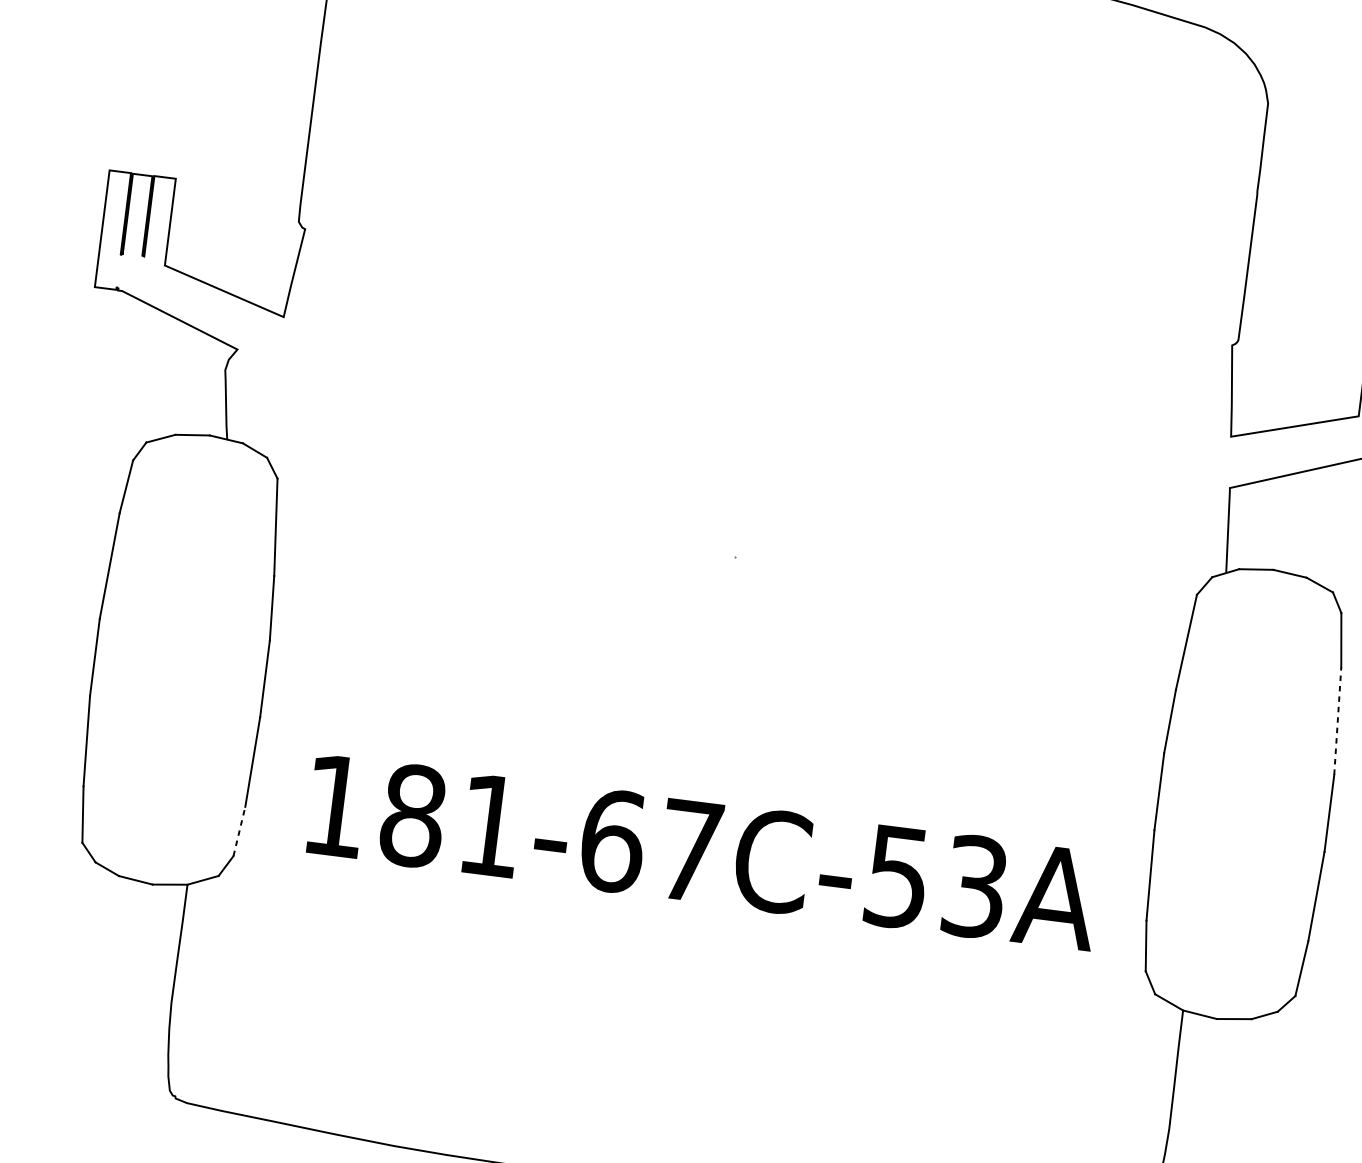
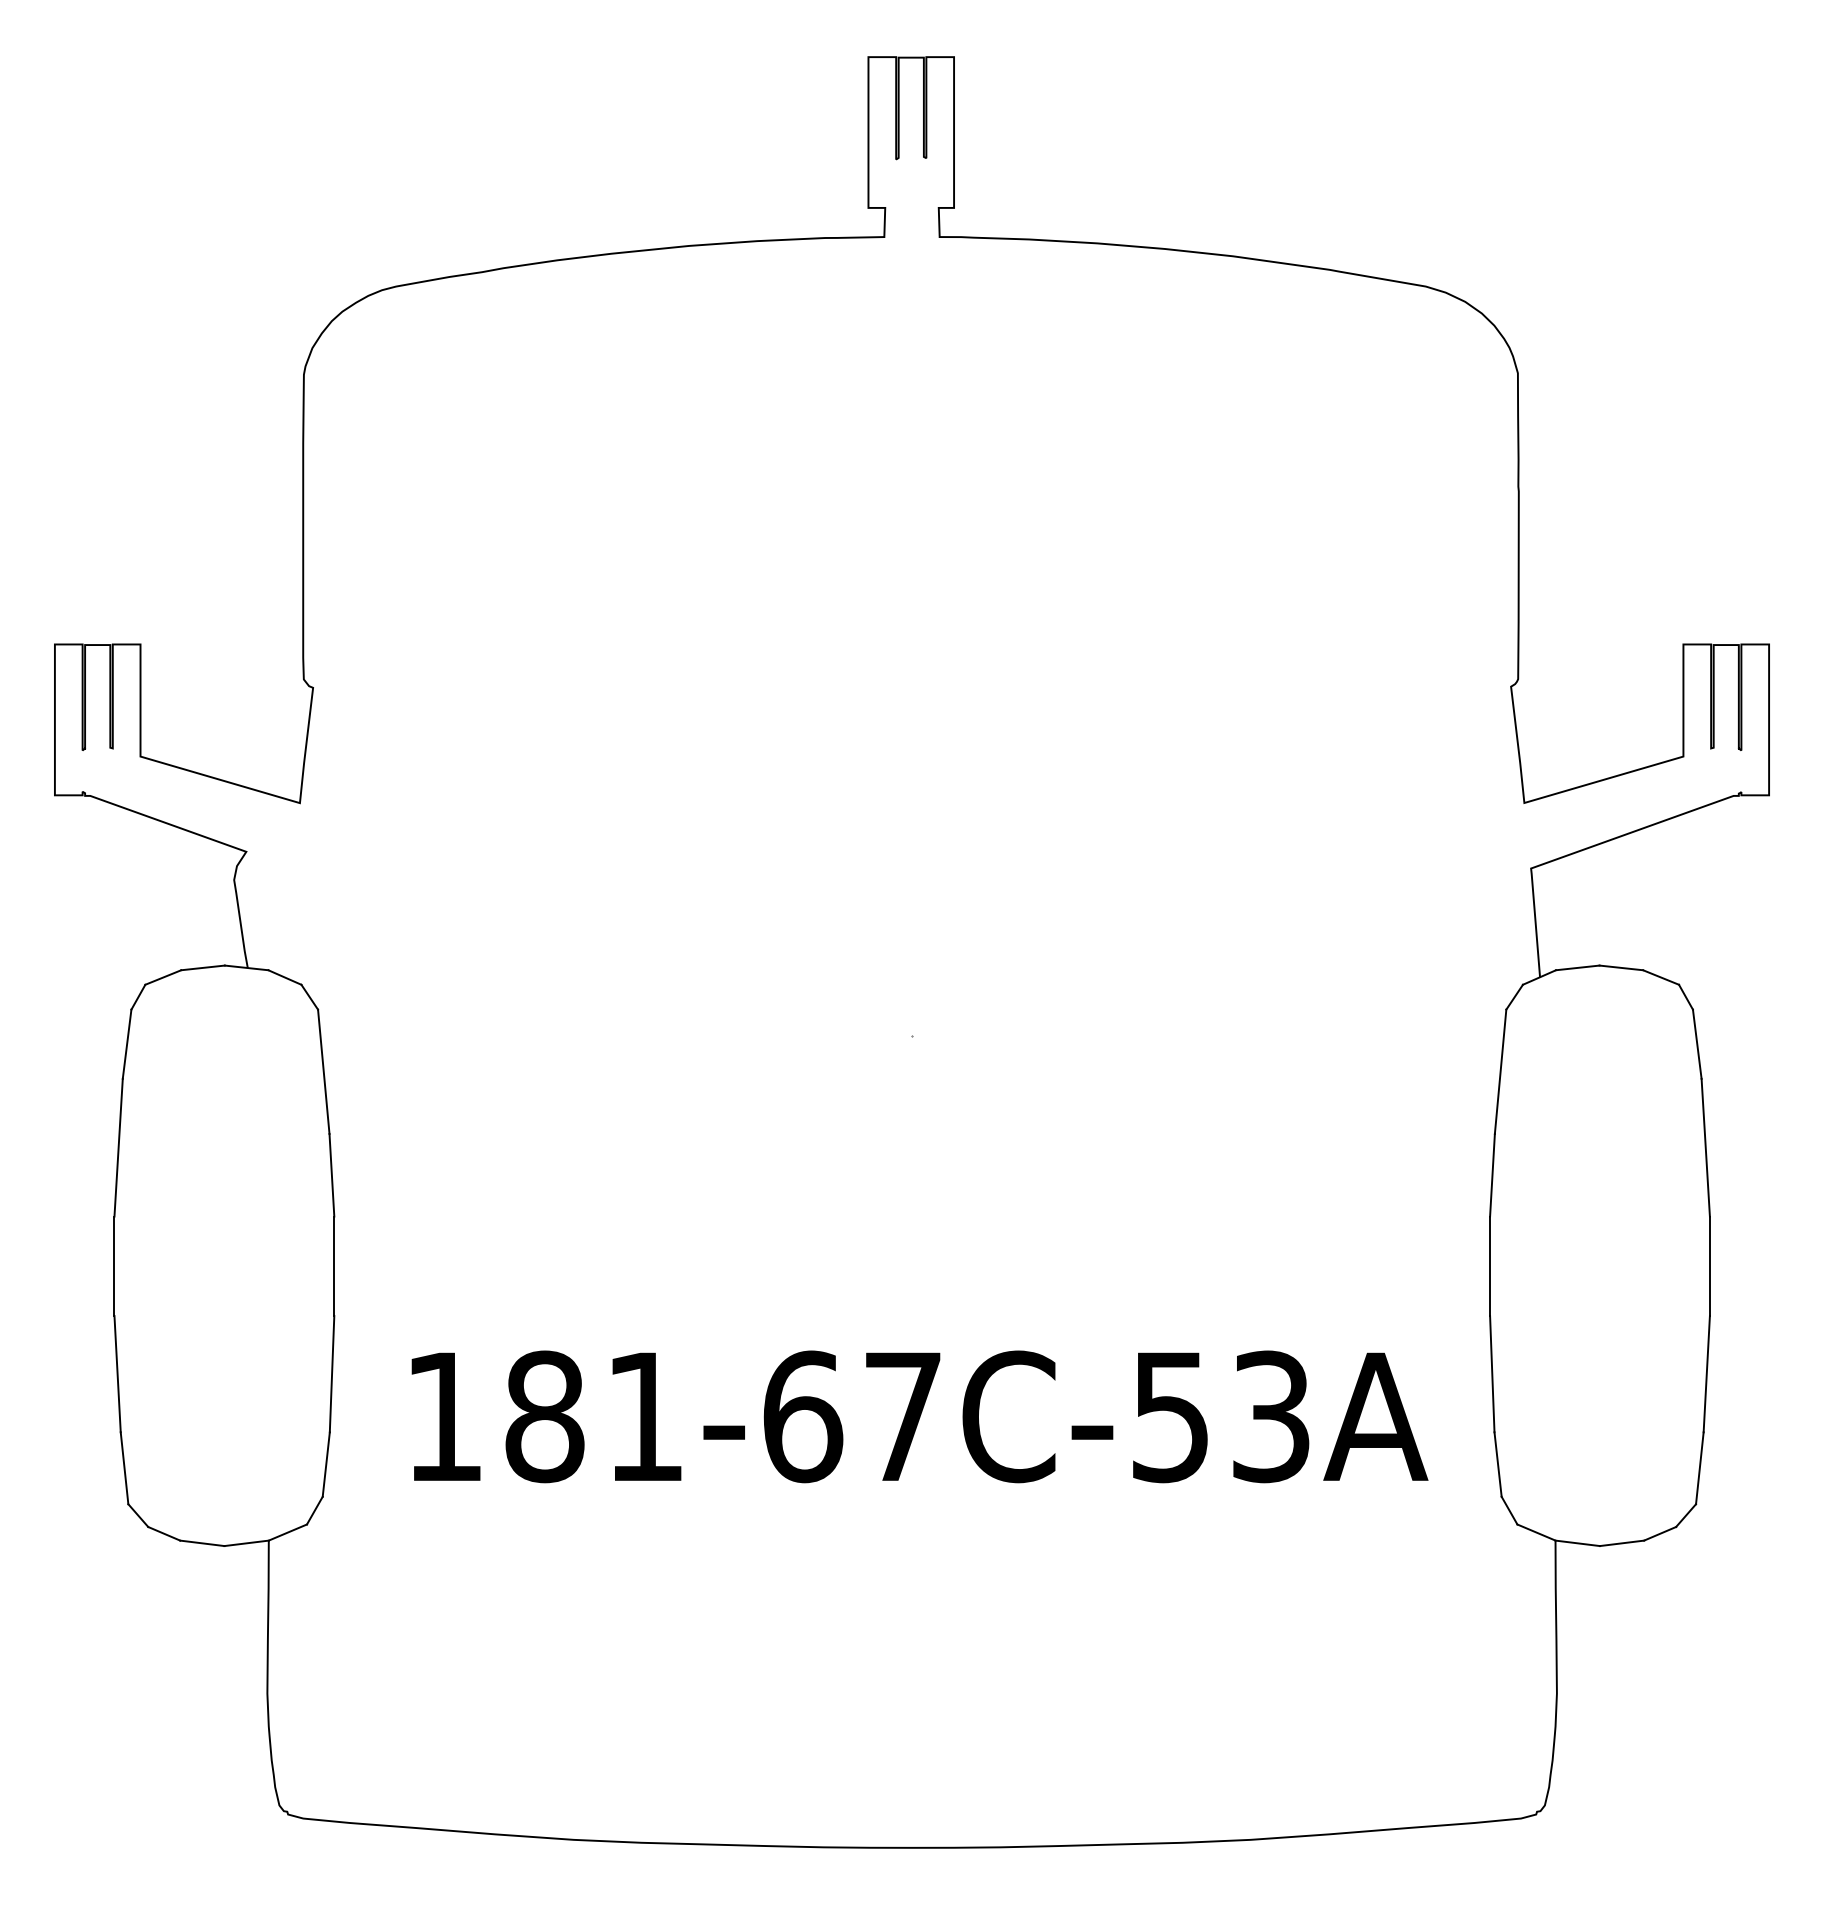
line: (1337, 720) -> (1705, 1147), dashed -> solid
line: (239, 831) -> (326, 1464), dashed -> solid

